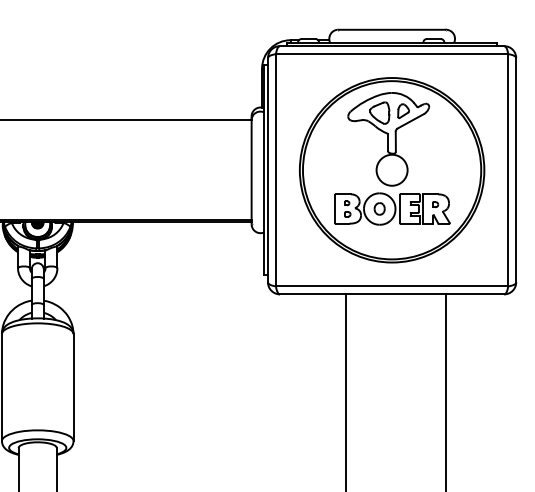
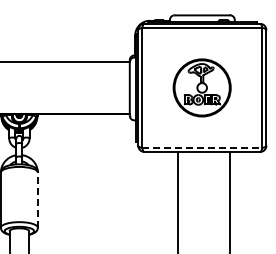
part: (390, 169) -> (201, 87), size x0.6
line: (392, 285) -> (202, 147), solid -> dashed
line: (72, 388) -> (37, 200), solid -> dashed

